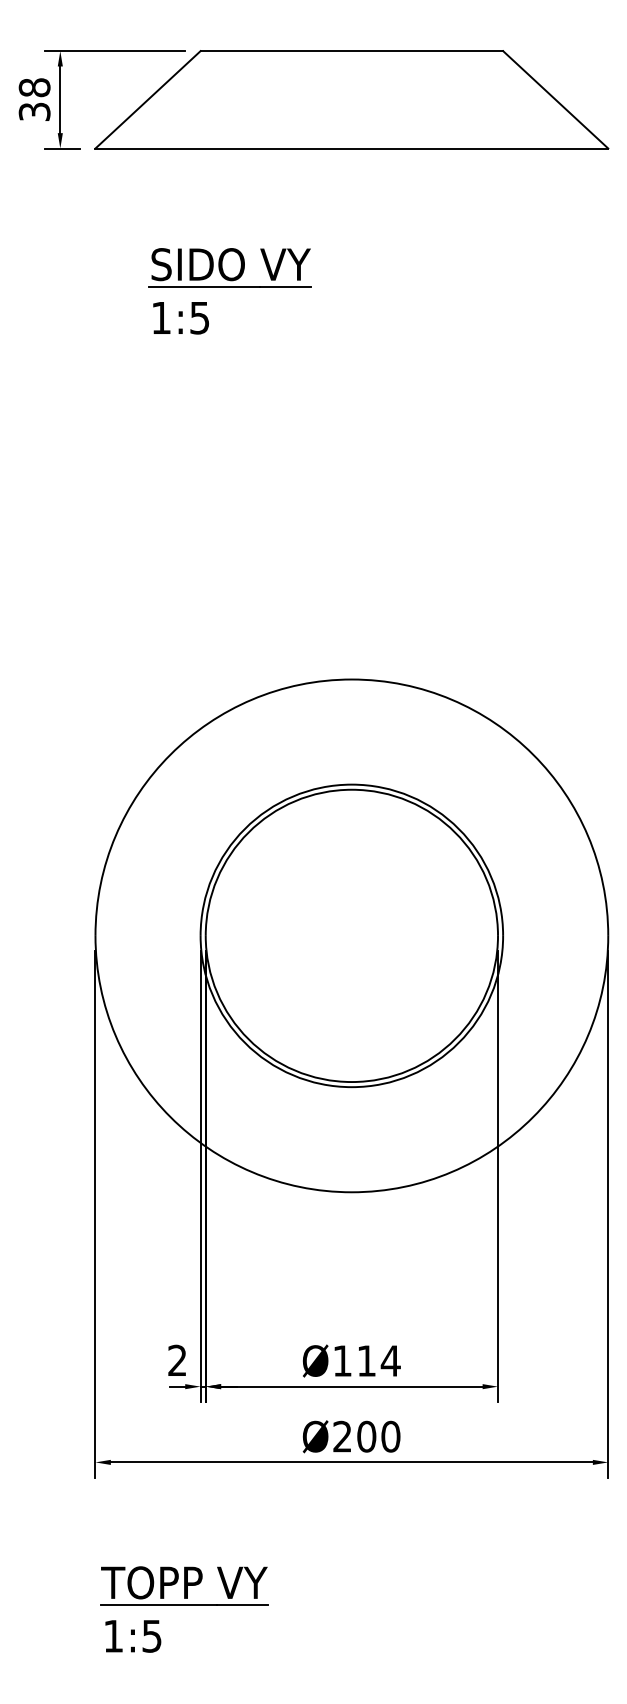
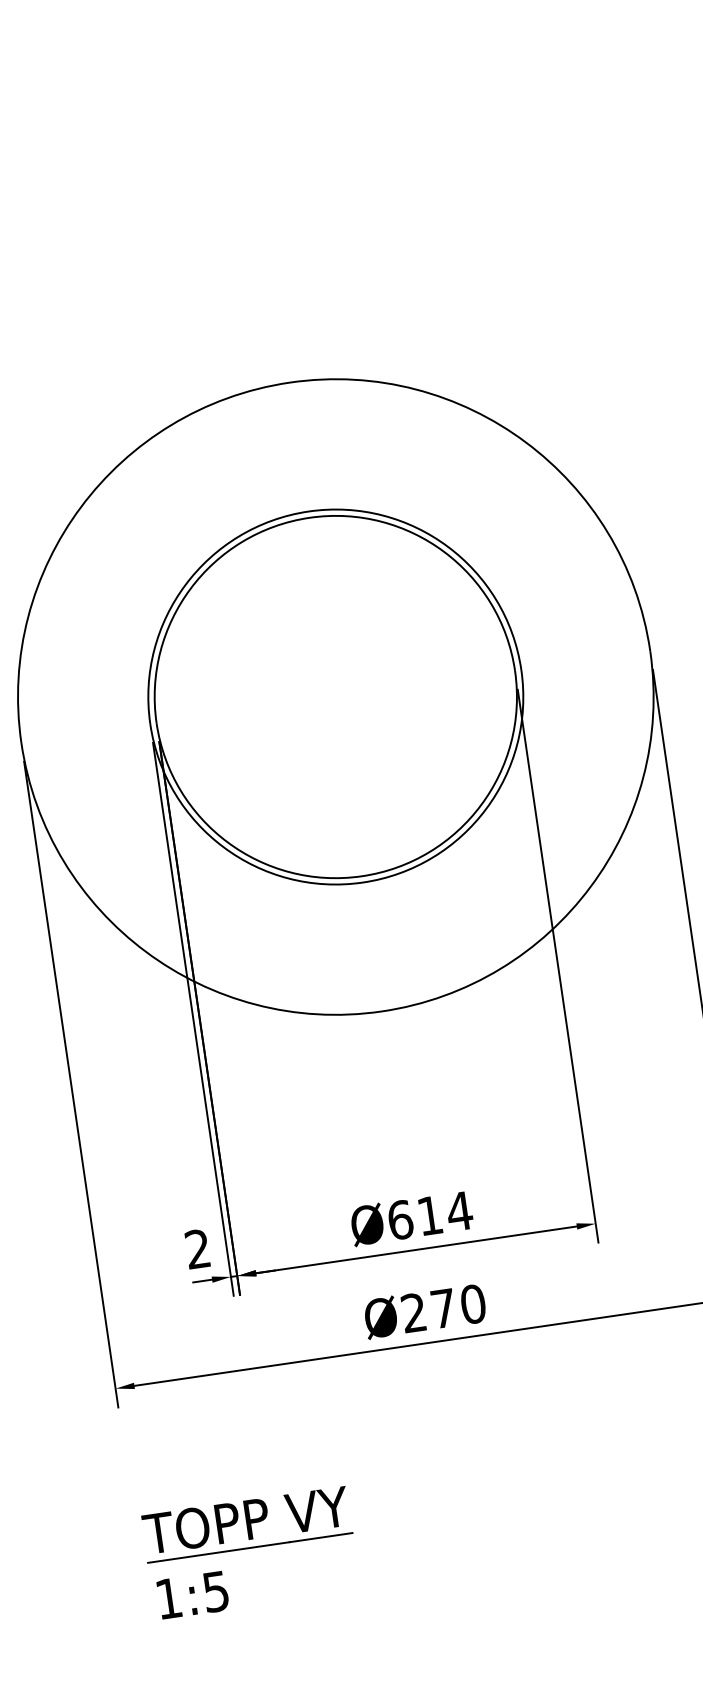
text: (342, 1360) -> (400, 1219), Ø114 -> Ø614
text: (366, 1436) -> (443, 1308), Ø200 -> Ø270

